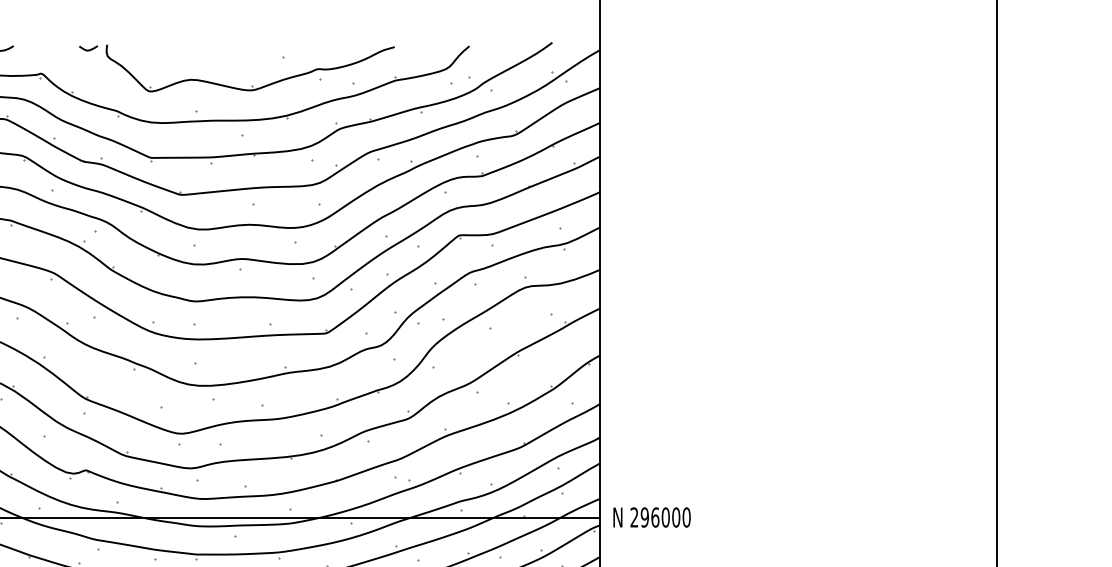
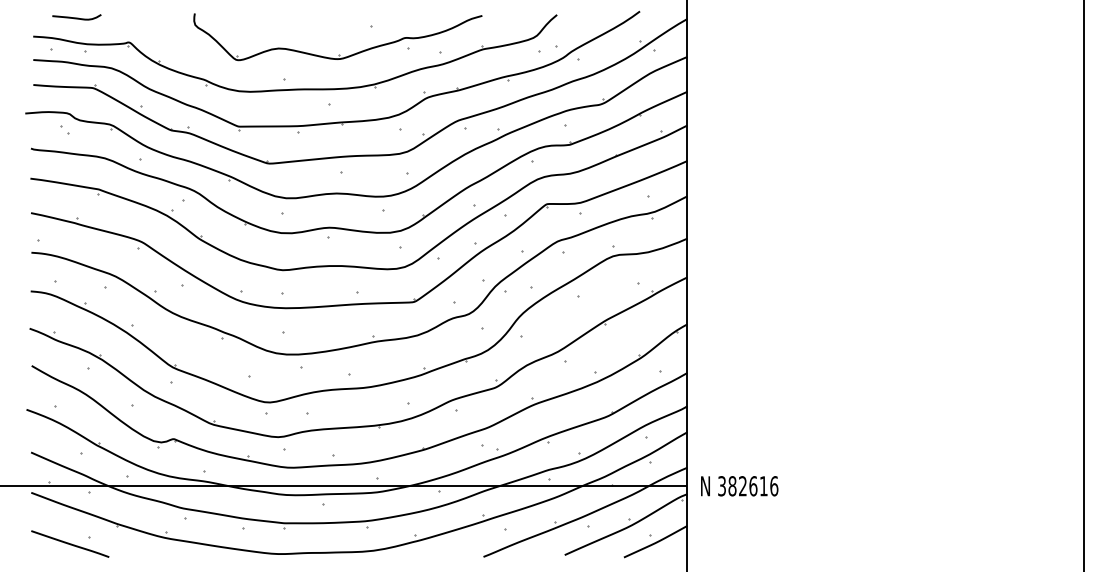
curve: (87, 49) -> (175, 18), removed
text: (660, 517) -> (748, 486), 296000 -> 382616

